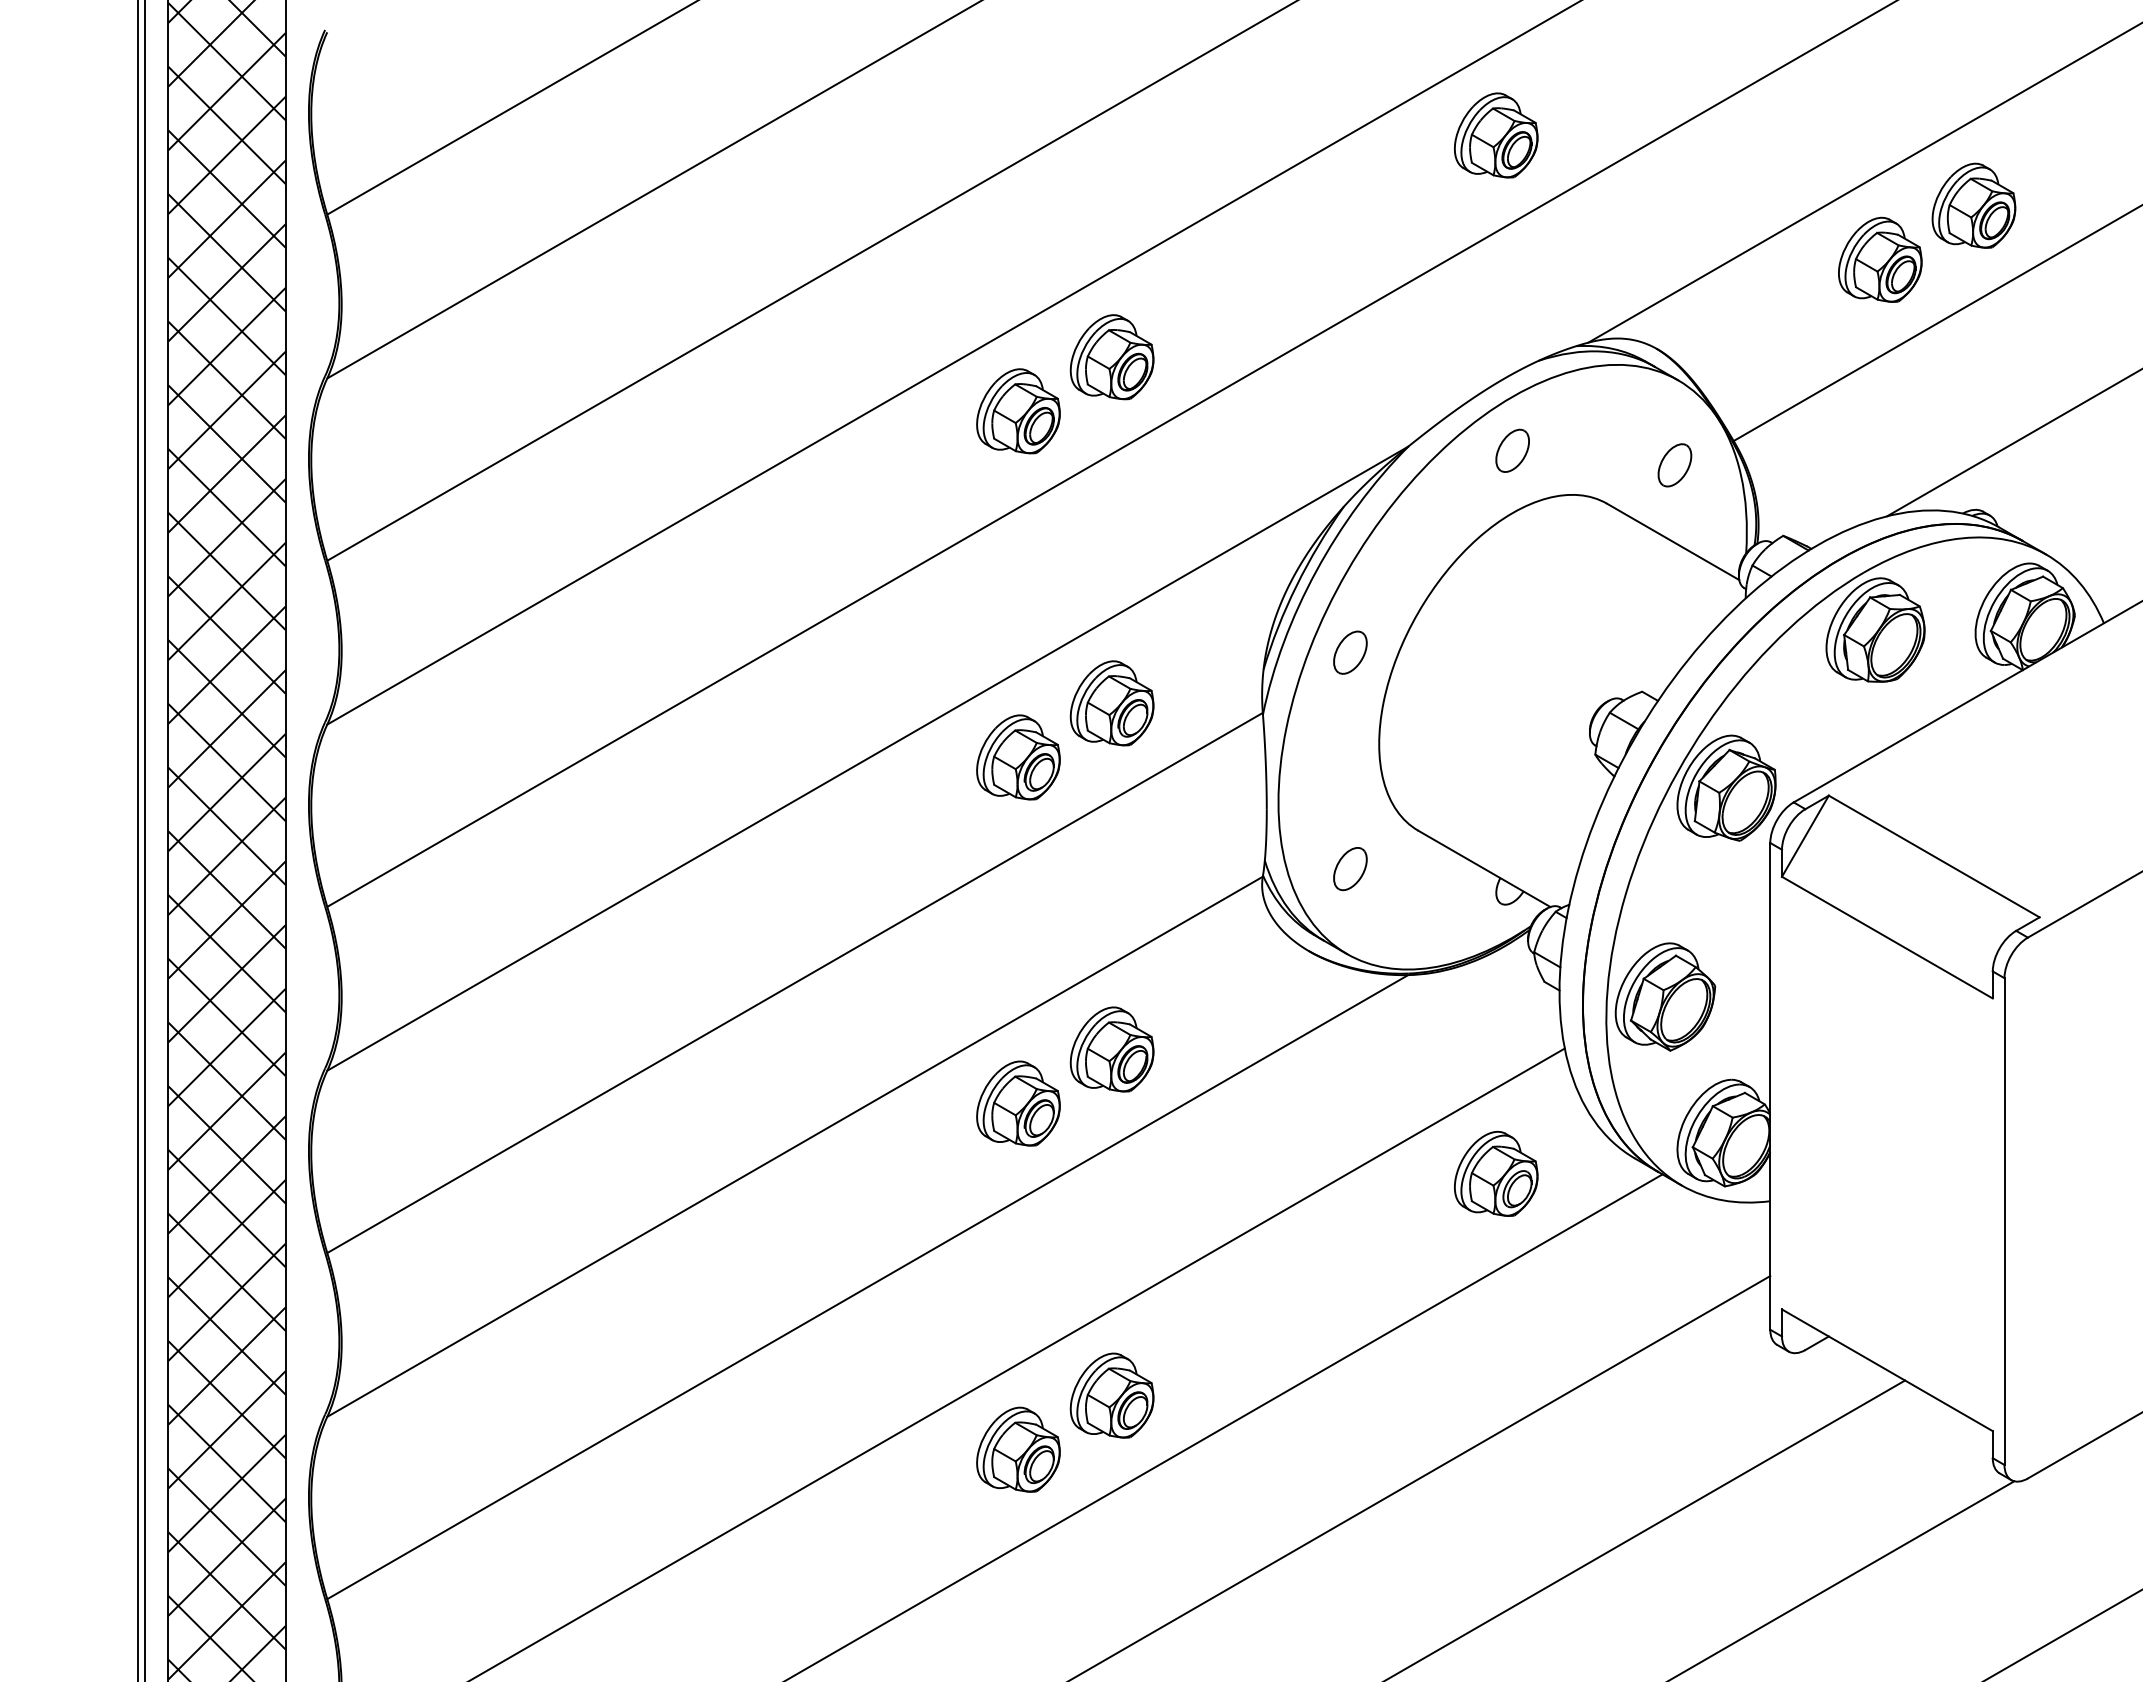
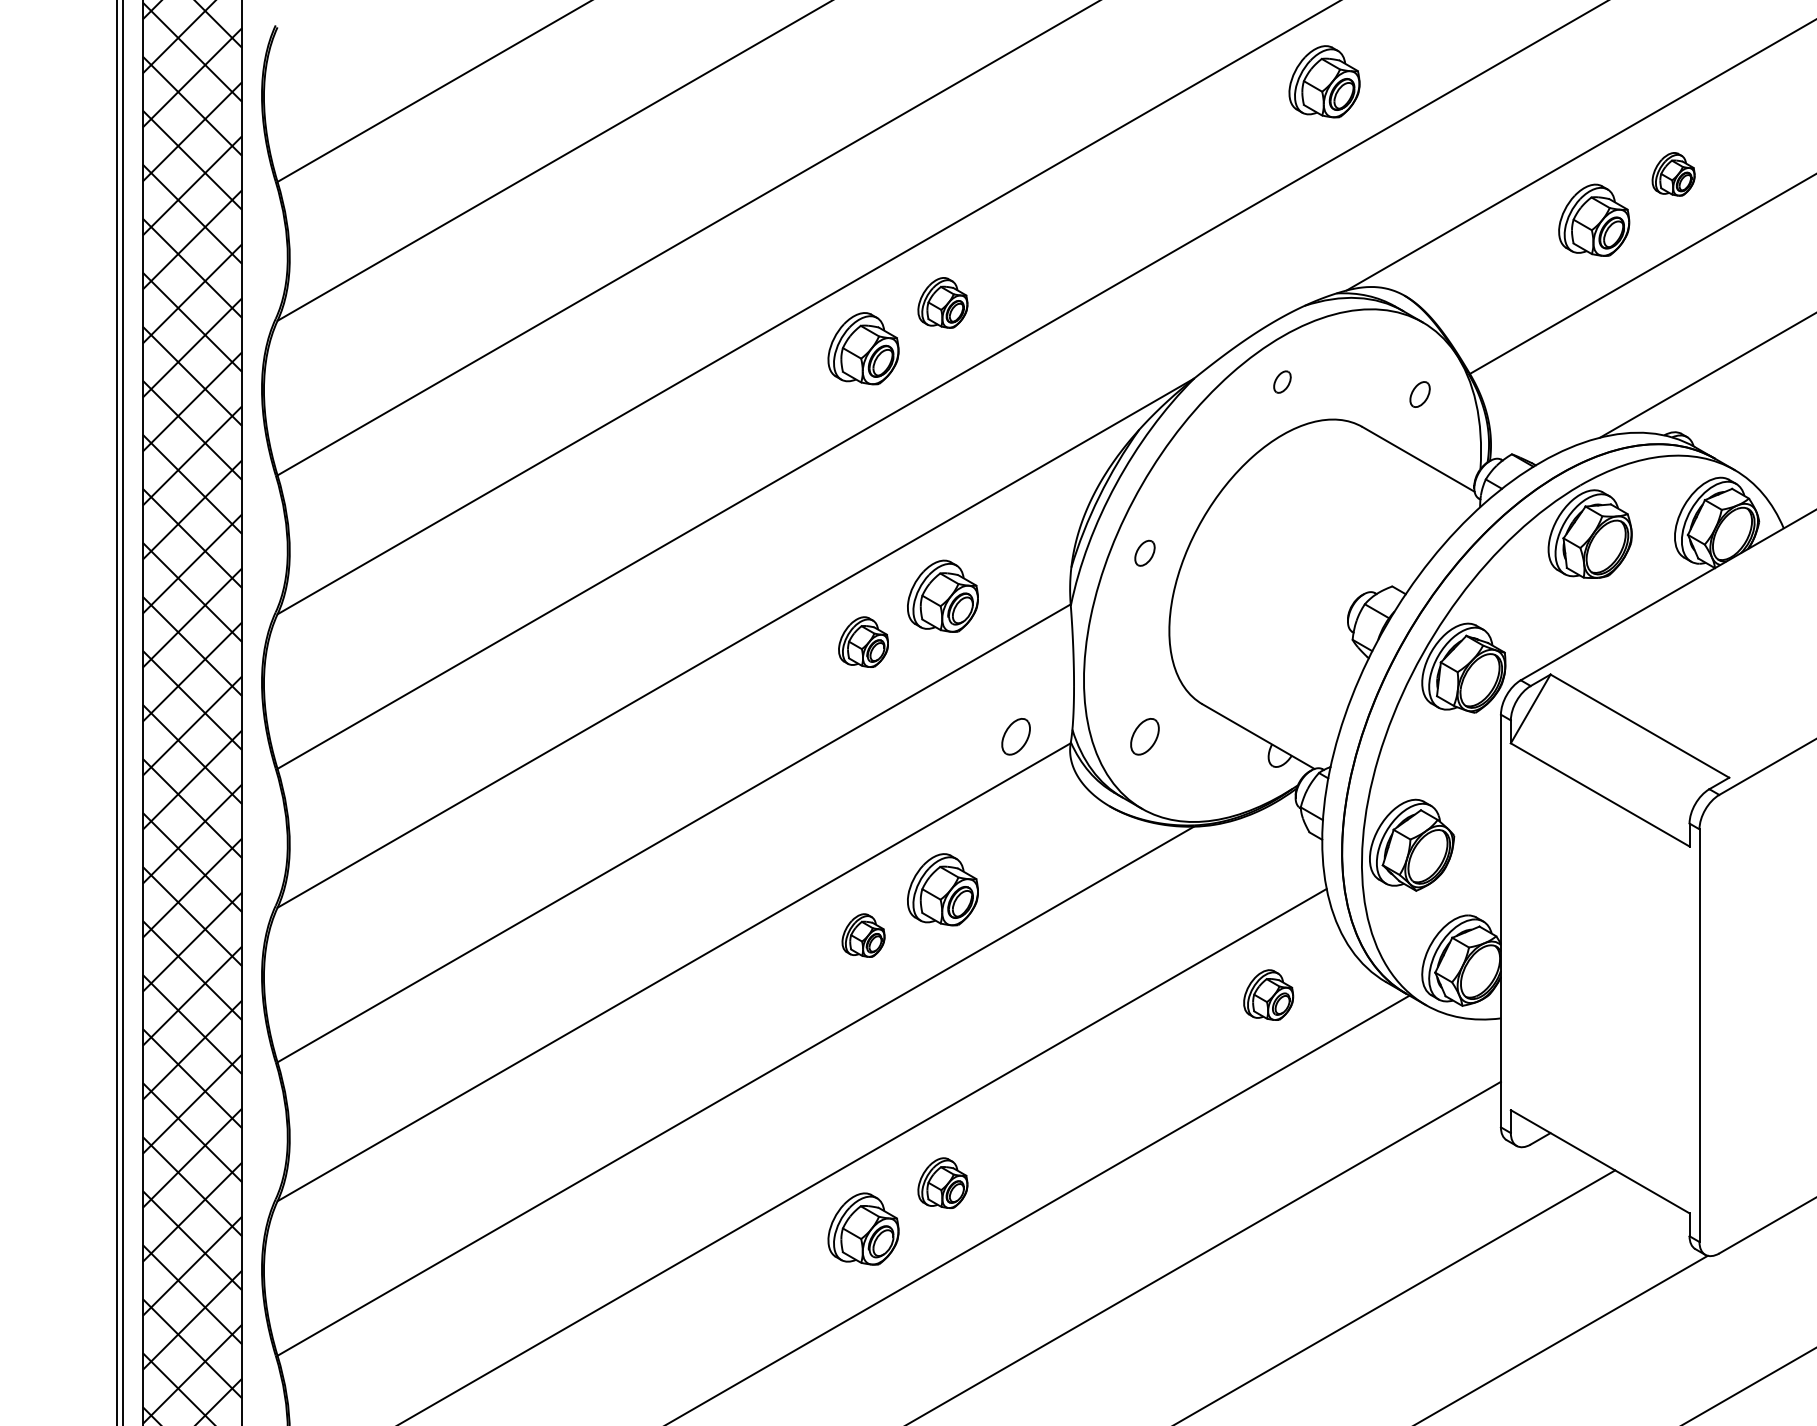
part: (1496, 135) -> (1324, 81), moved
part: (1973, 205) -> (1673, 174), size x0.6
part: (1111, 357) -> (942, 303), size x0.7
part: (1512, 450) -> (1282, 381), size x0.6
part: (1674, 465) -> (1419, 394), size x0.7
part: (1350, 652) -> (1145, 553), size x0.7
part: (1018, 757) -> (863, 642), size x0.7
part: (1198, 869) -> (1016, 737), added
part: (1018, 1103) -> (863, 935), size x0.6
part: (1496, 1173) -> (1268, 994), size x0.7
part: (1111, 1395) -> (942, 1183), size x0.7

